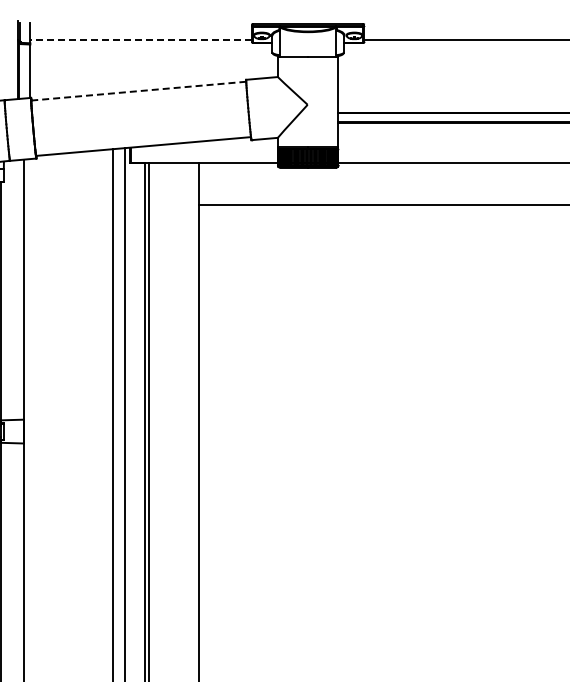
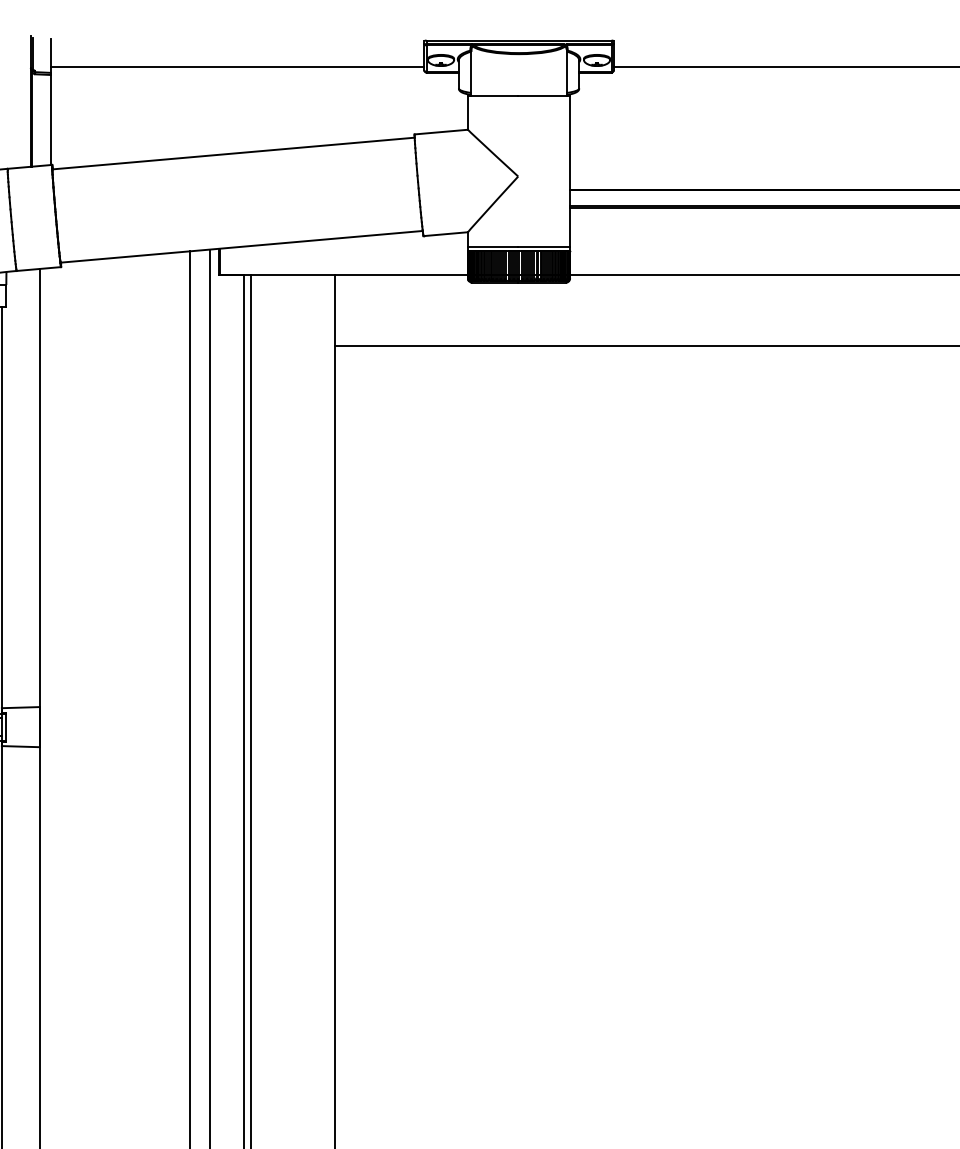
line: (141, 39) -> (238, 66), dashed -> solid
line: (138, 91) -> (233, 154), dashed -> solid

